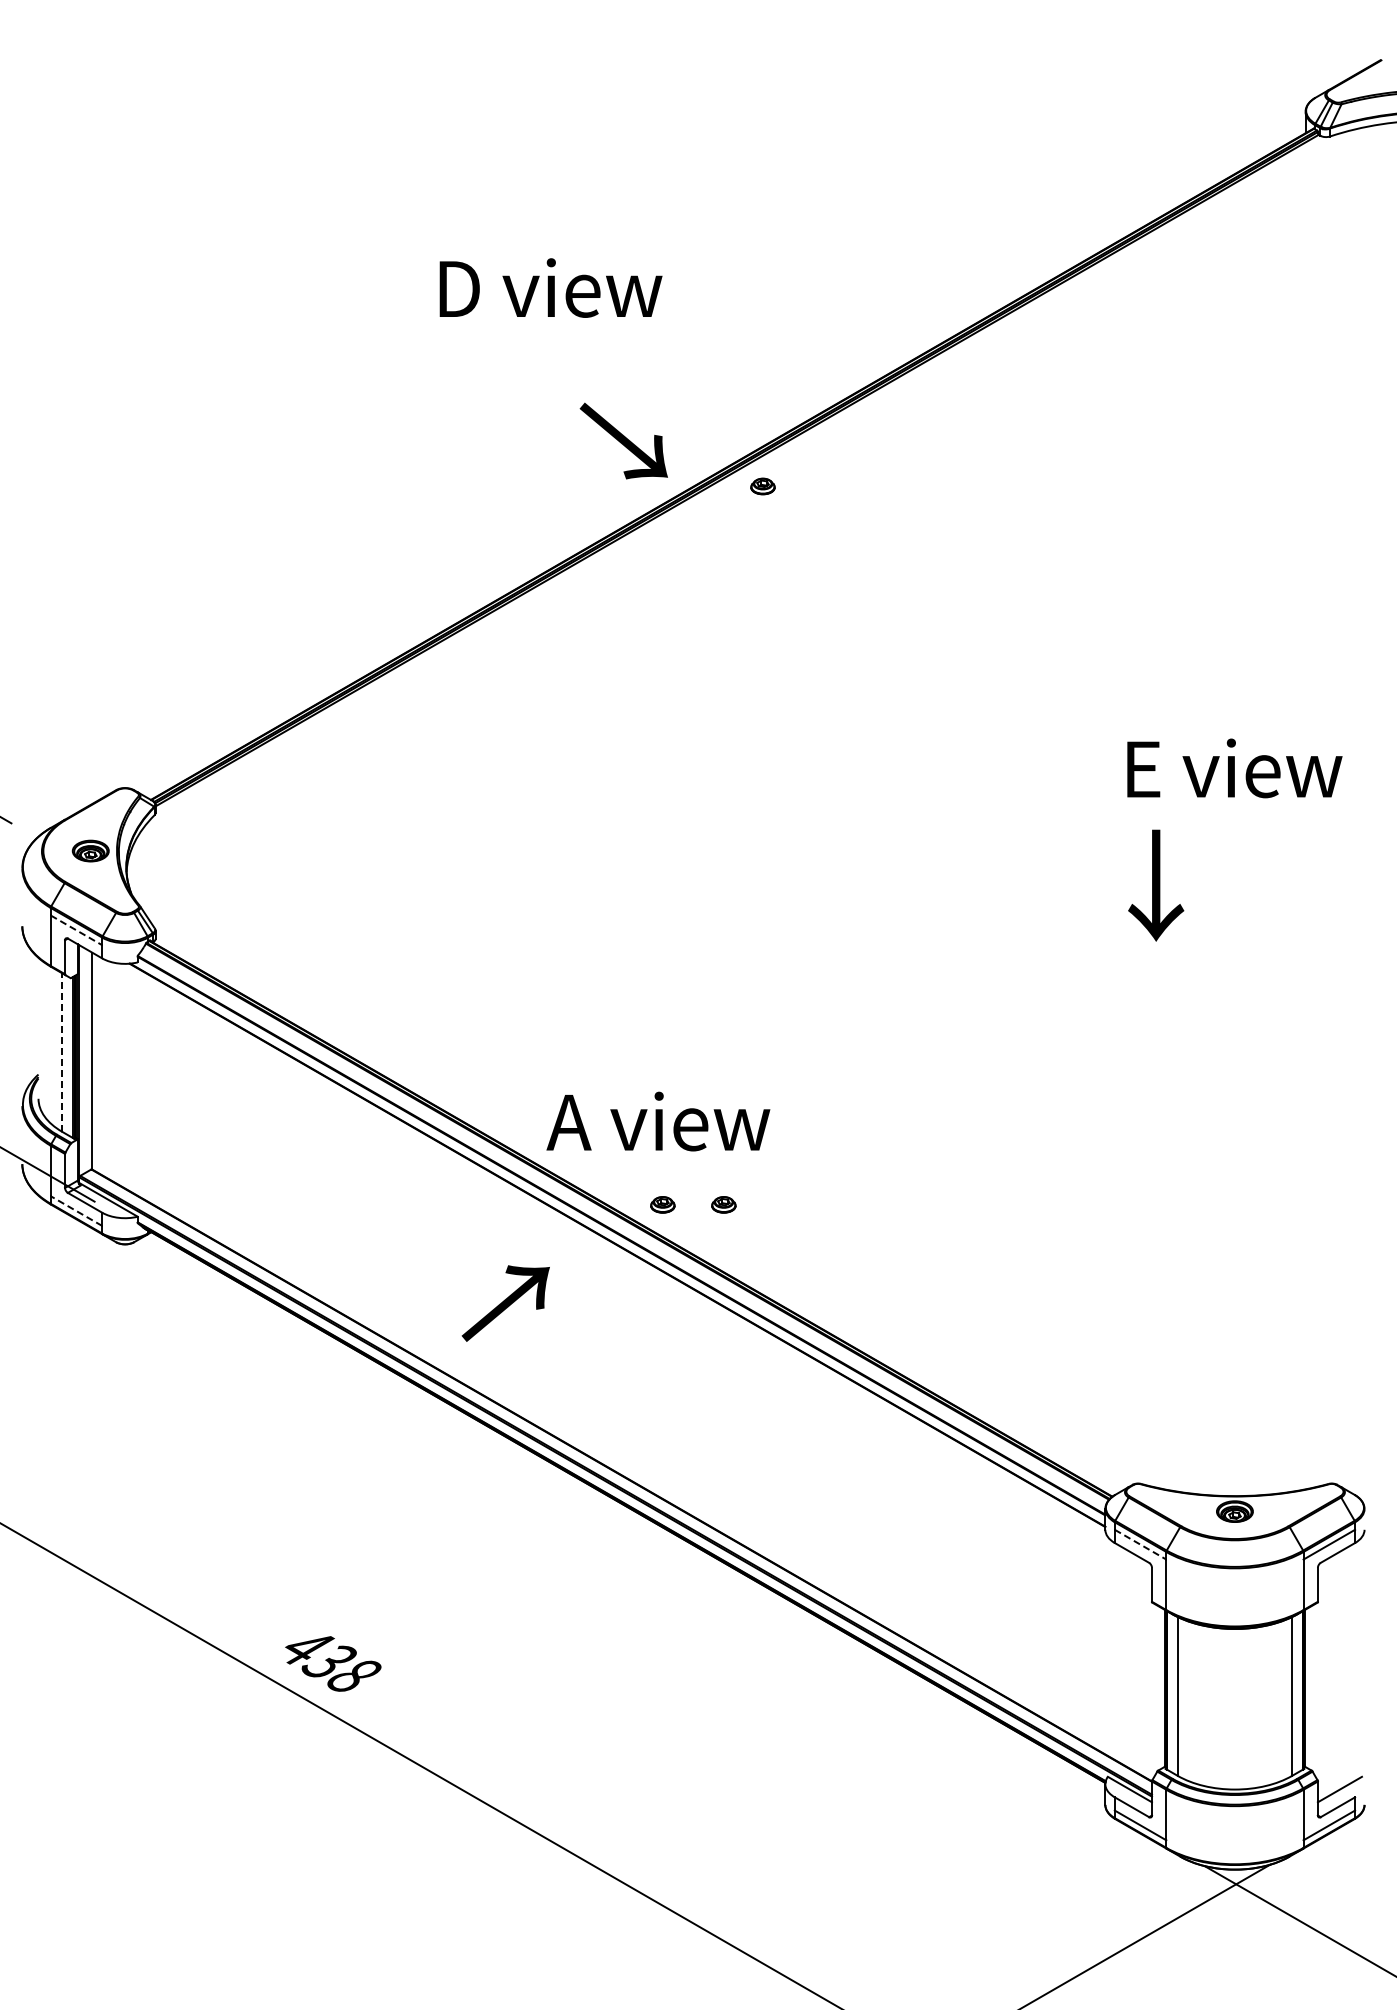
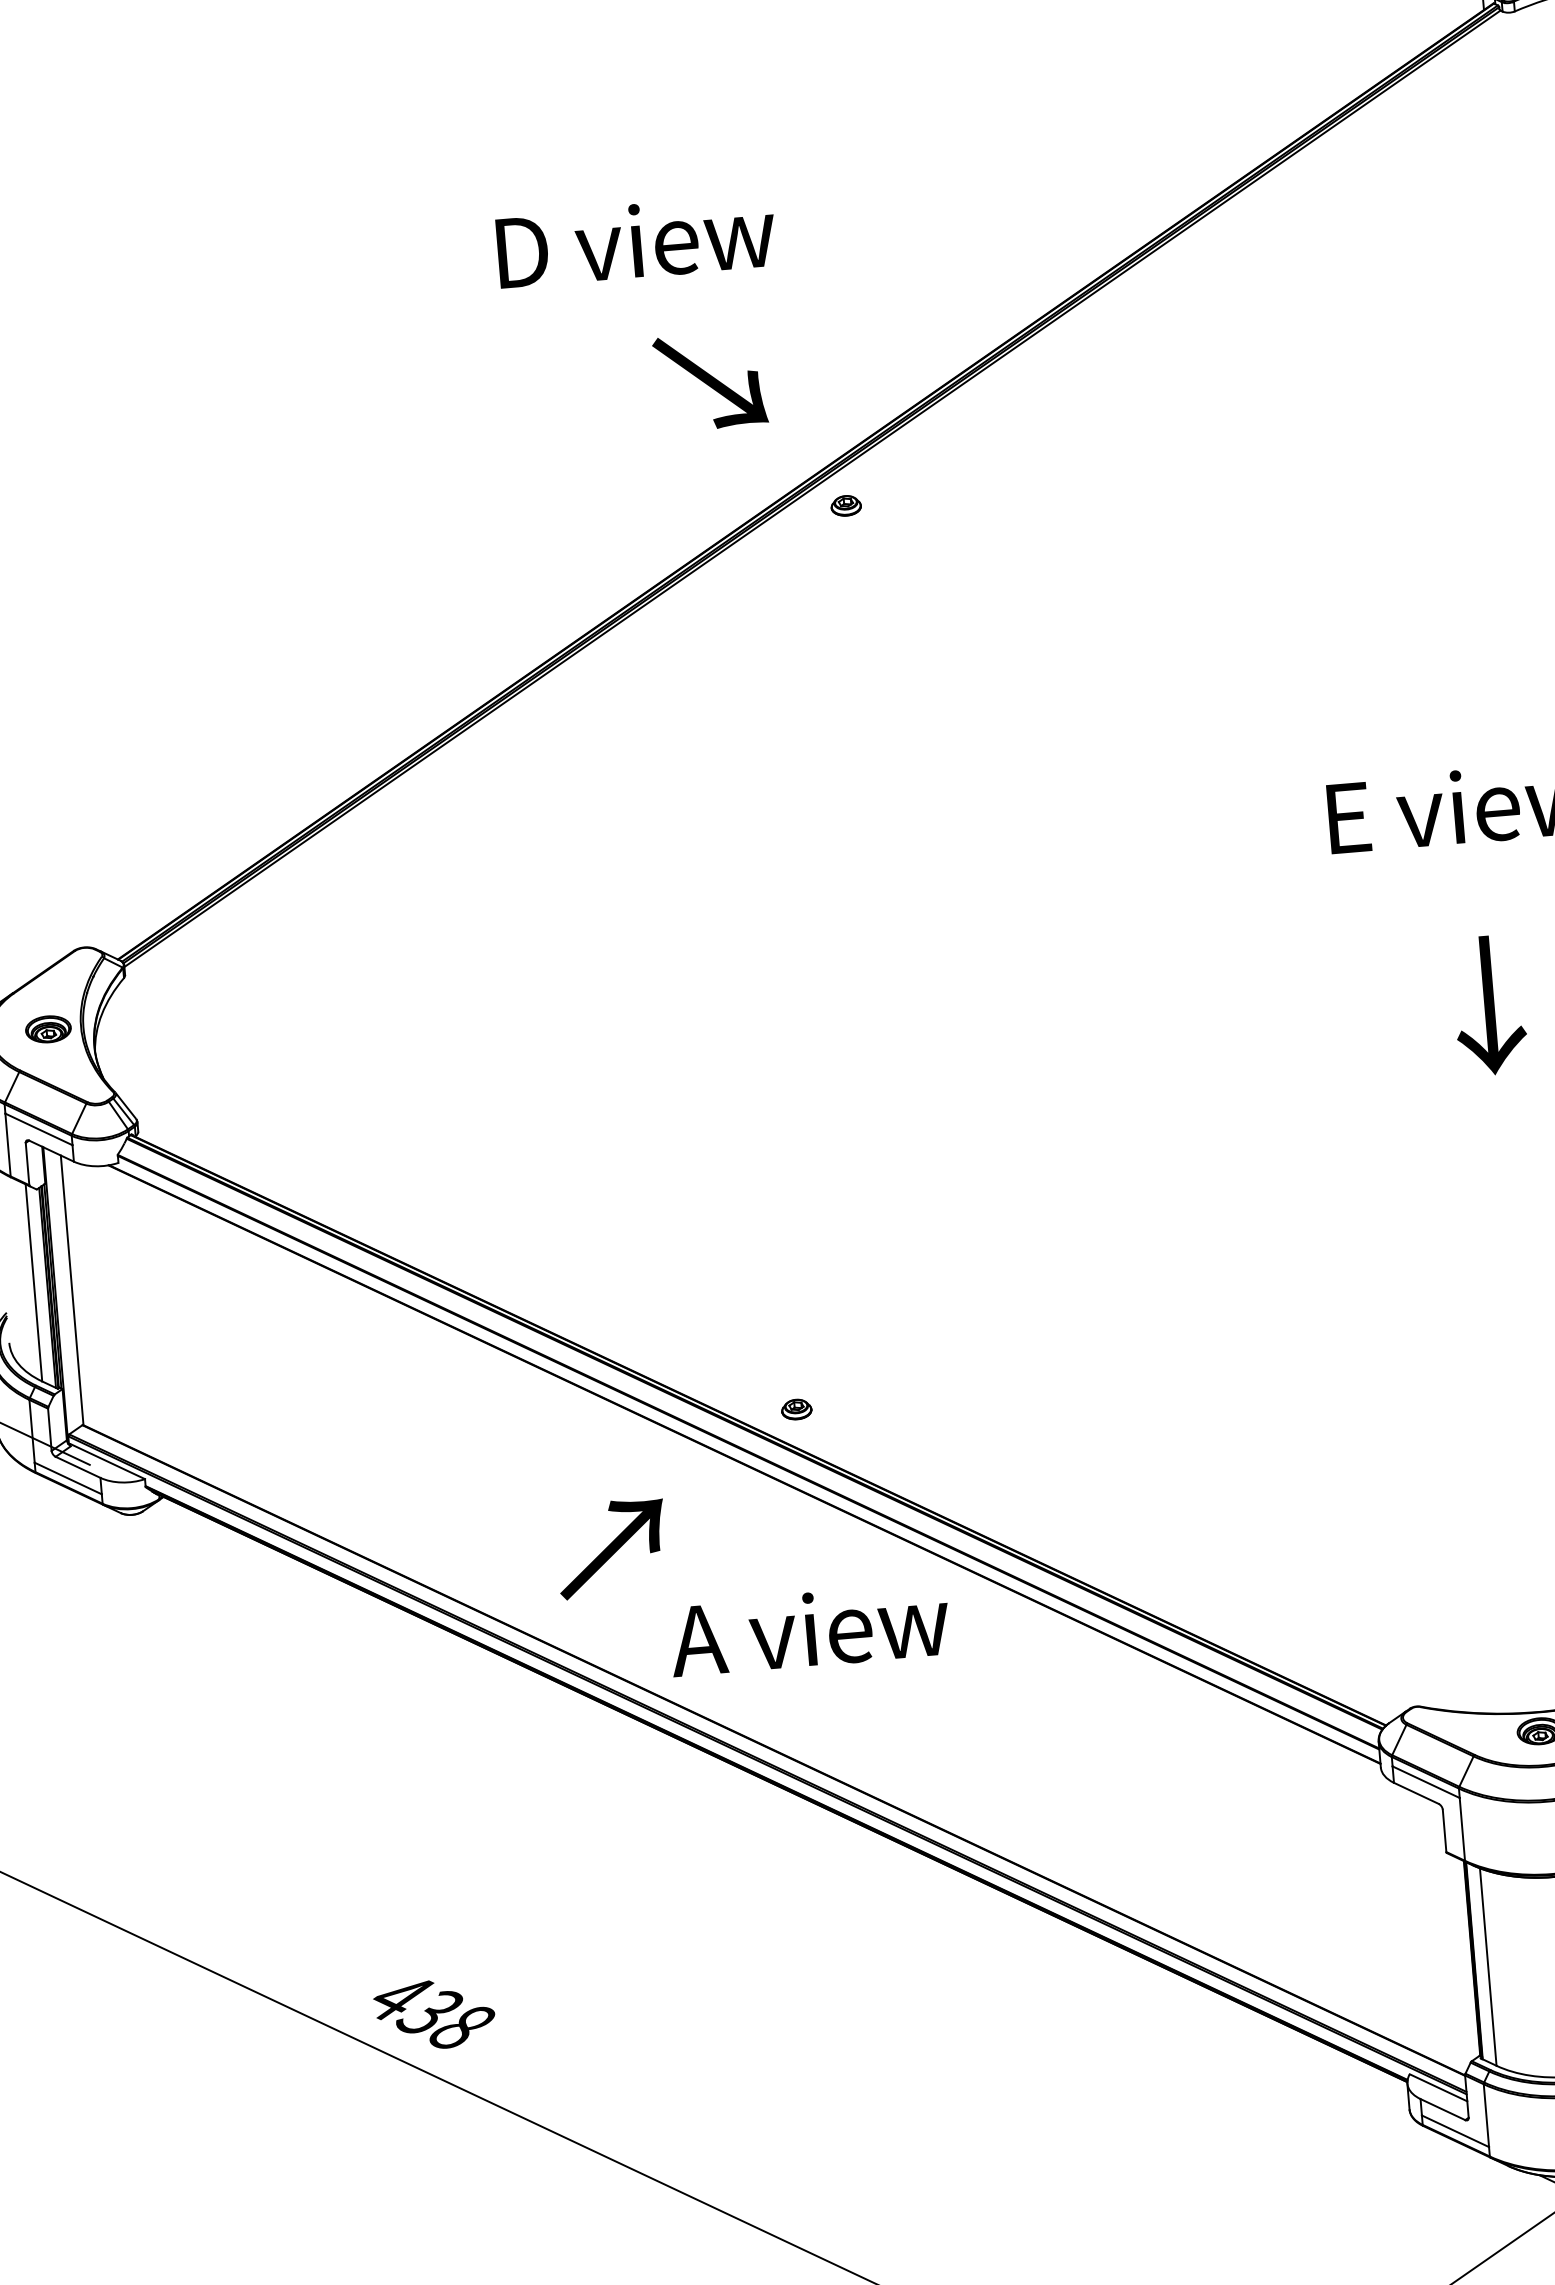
text: (550, 287) -> (635, 240), moved
text: (623, 440) -> (709, 380), moved
text: (1156, 885) -> (1489, 1005), moved
line: (76, 930) -> (38, 1129), dashed -> solid
line: (62, 1052) -> (34, 1282), dashed -> solid
text: (658, 1121) -> (809, 1629), moved
part: (723, 1204) -> (872, 1402), removed
line: (76, 1211) -> (68, 1479), dashed -> solid
line: (1140, 1544) -> (1426, 1781), dashed -> solid

